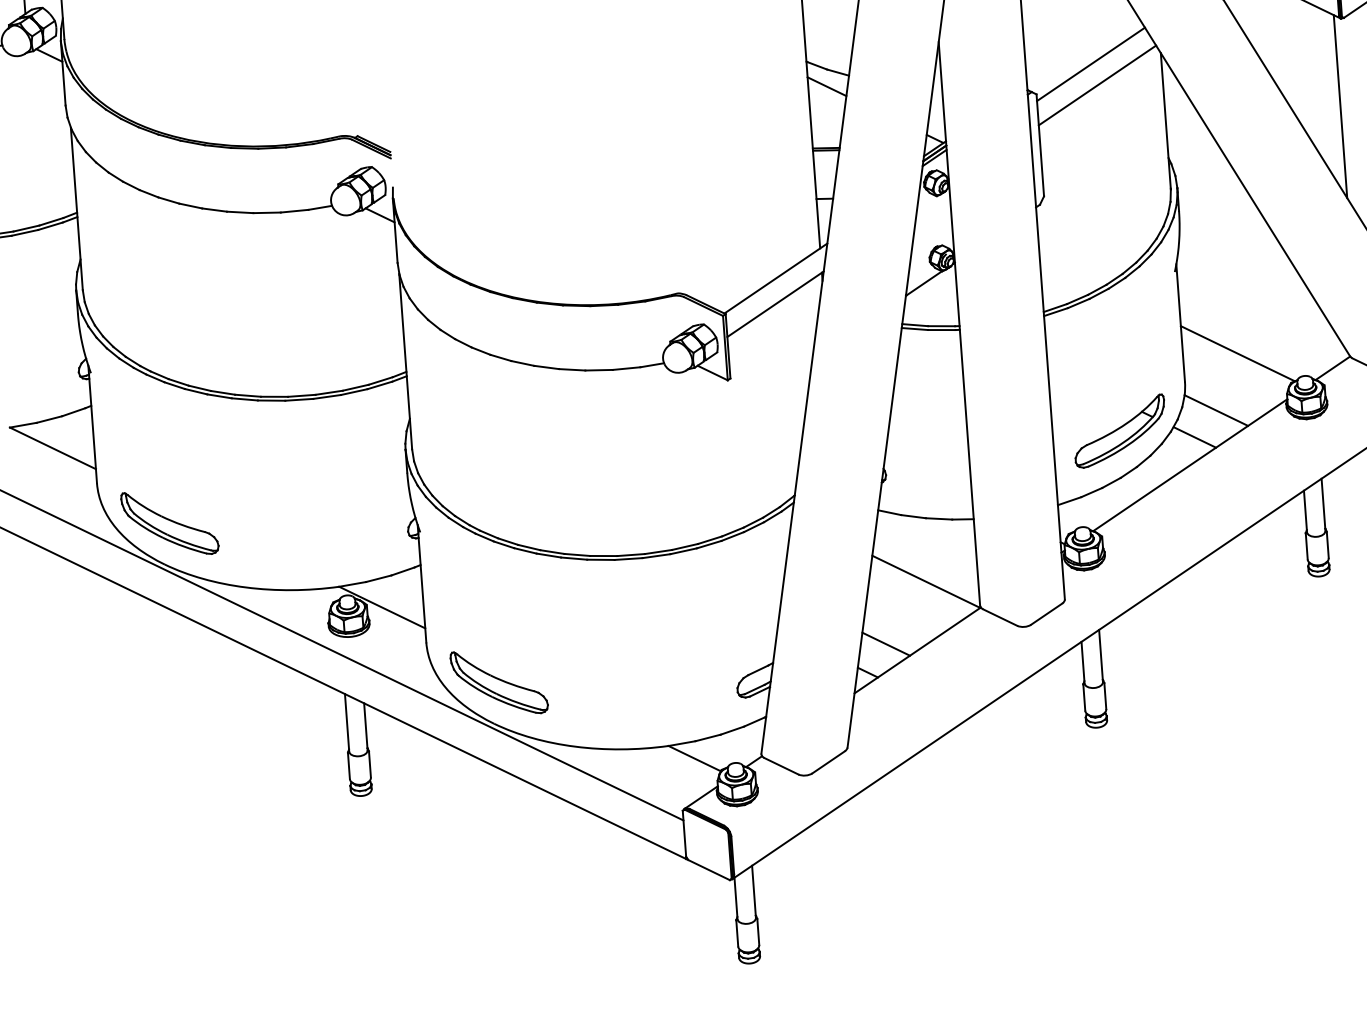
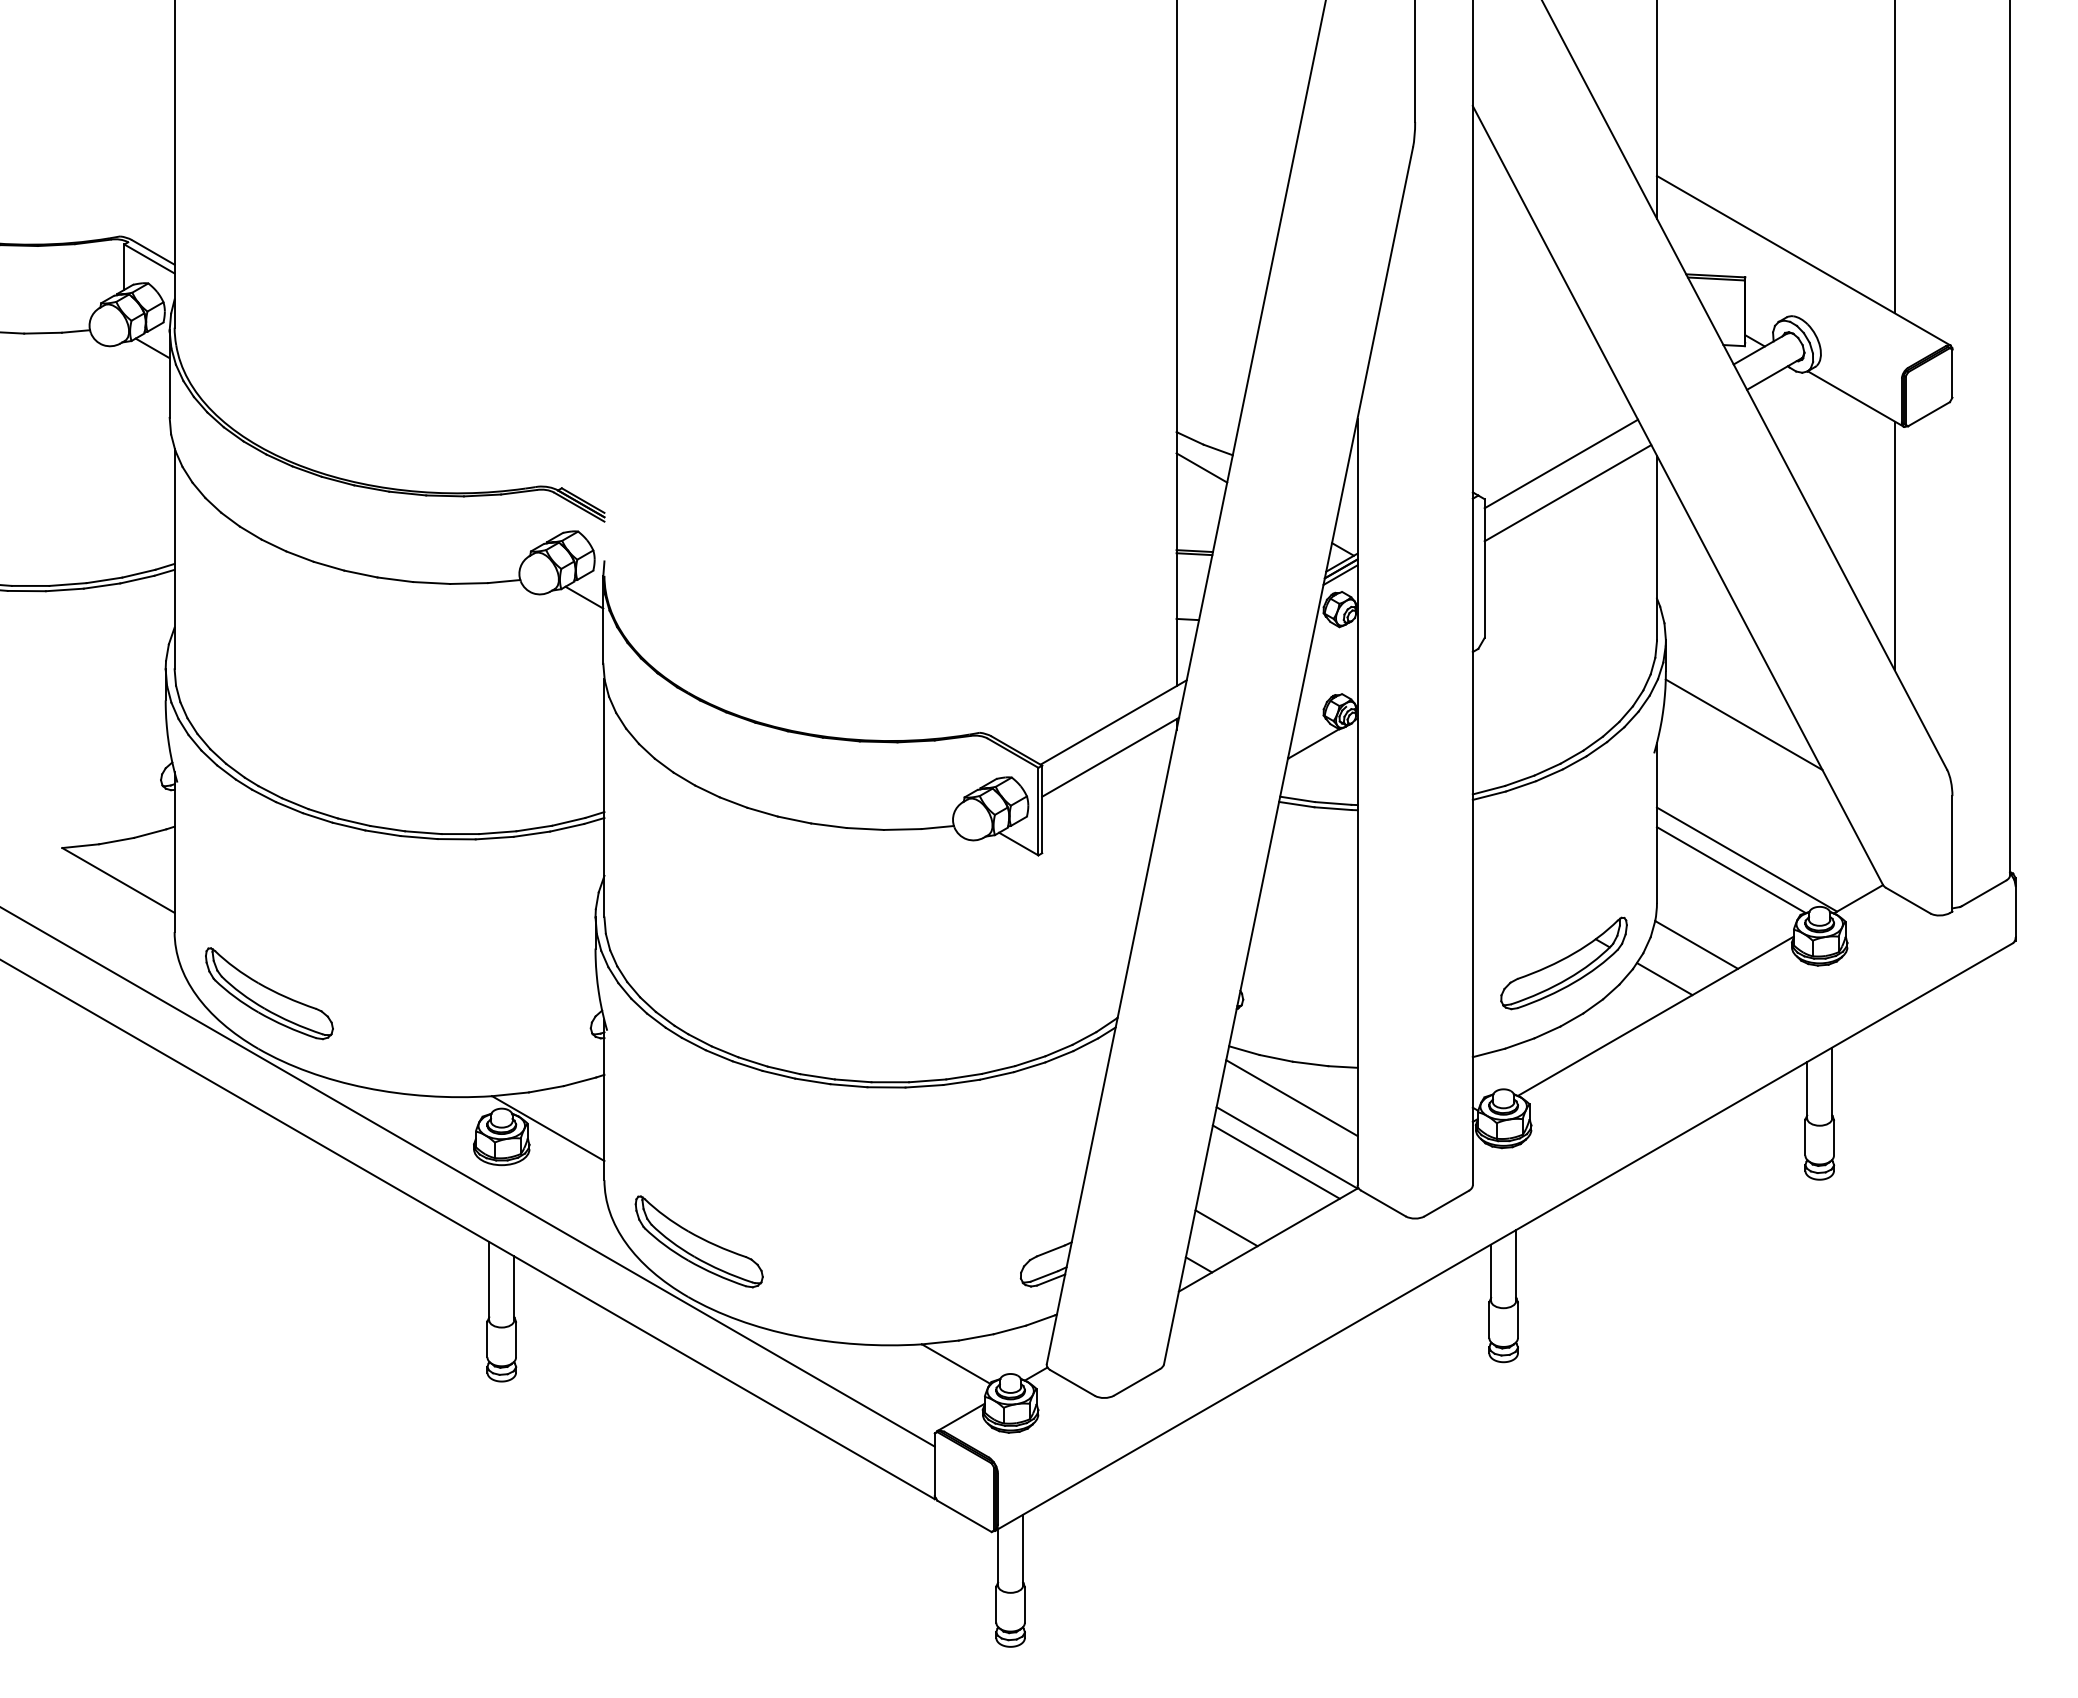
line: (1238, 246) -> (1743, 724), added
line: (1248, 345) -> (1746, 859), added
line: (926, 544) -> (1291, 1097), added
line: (918, 592) -> (1275, 1161), added

